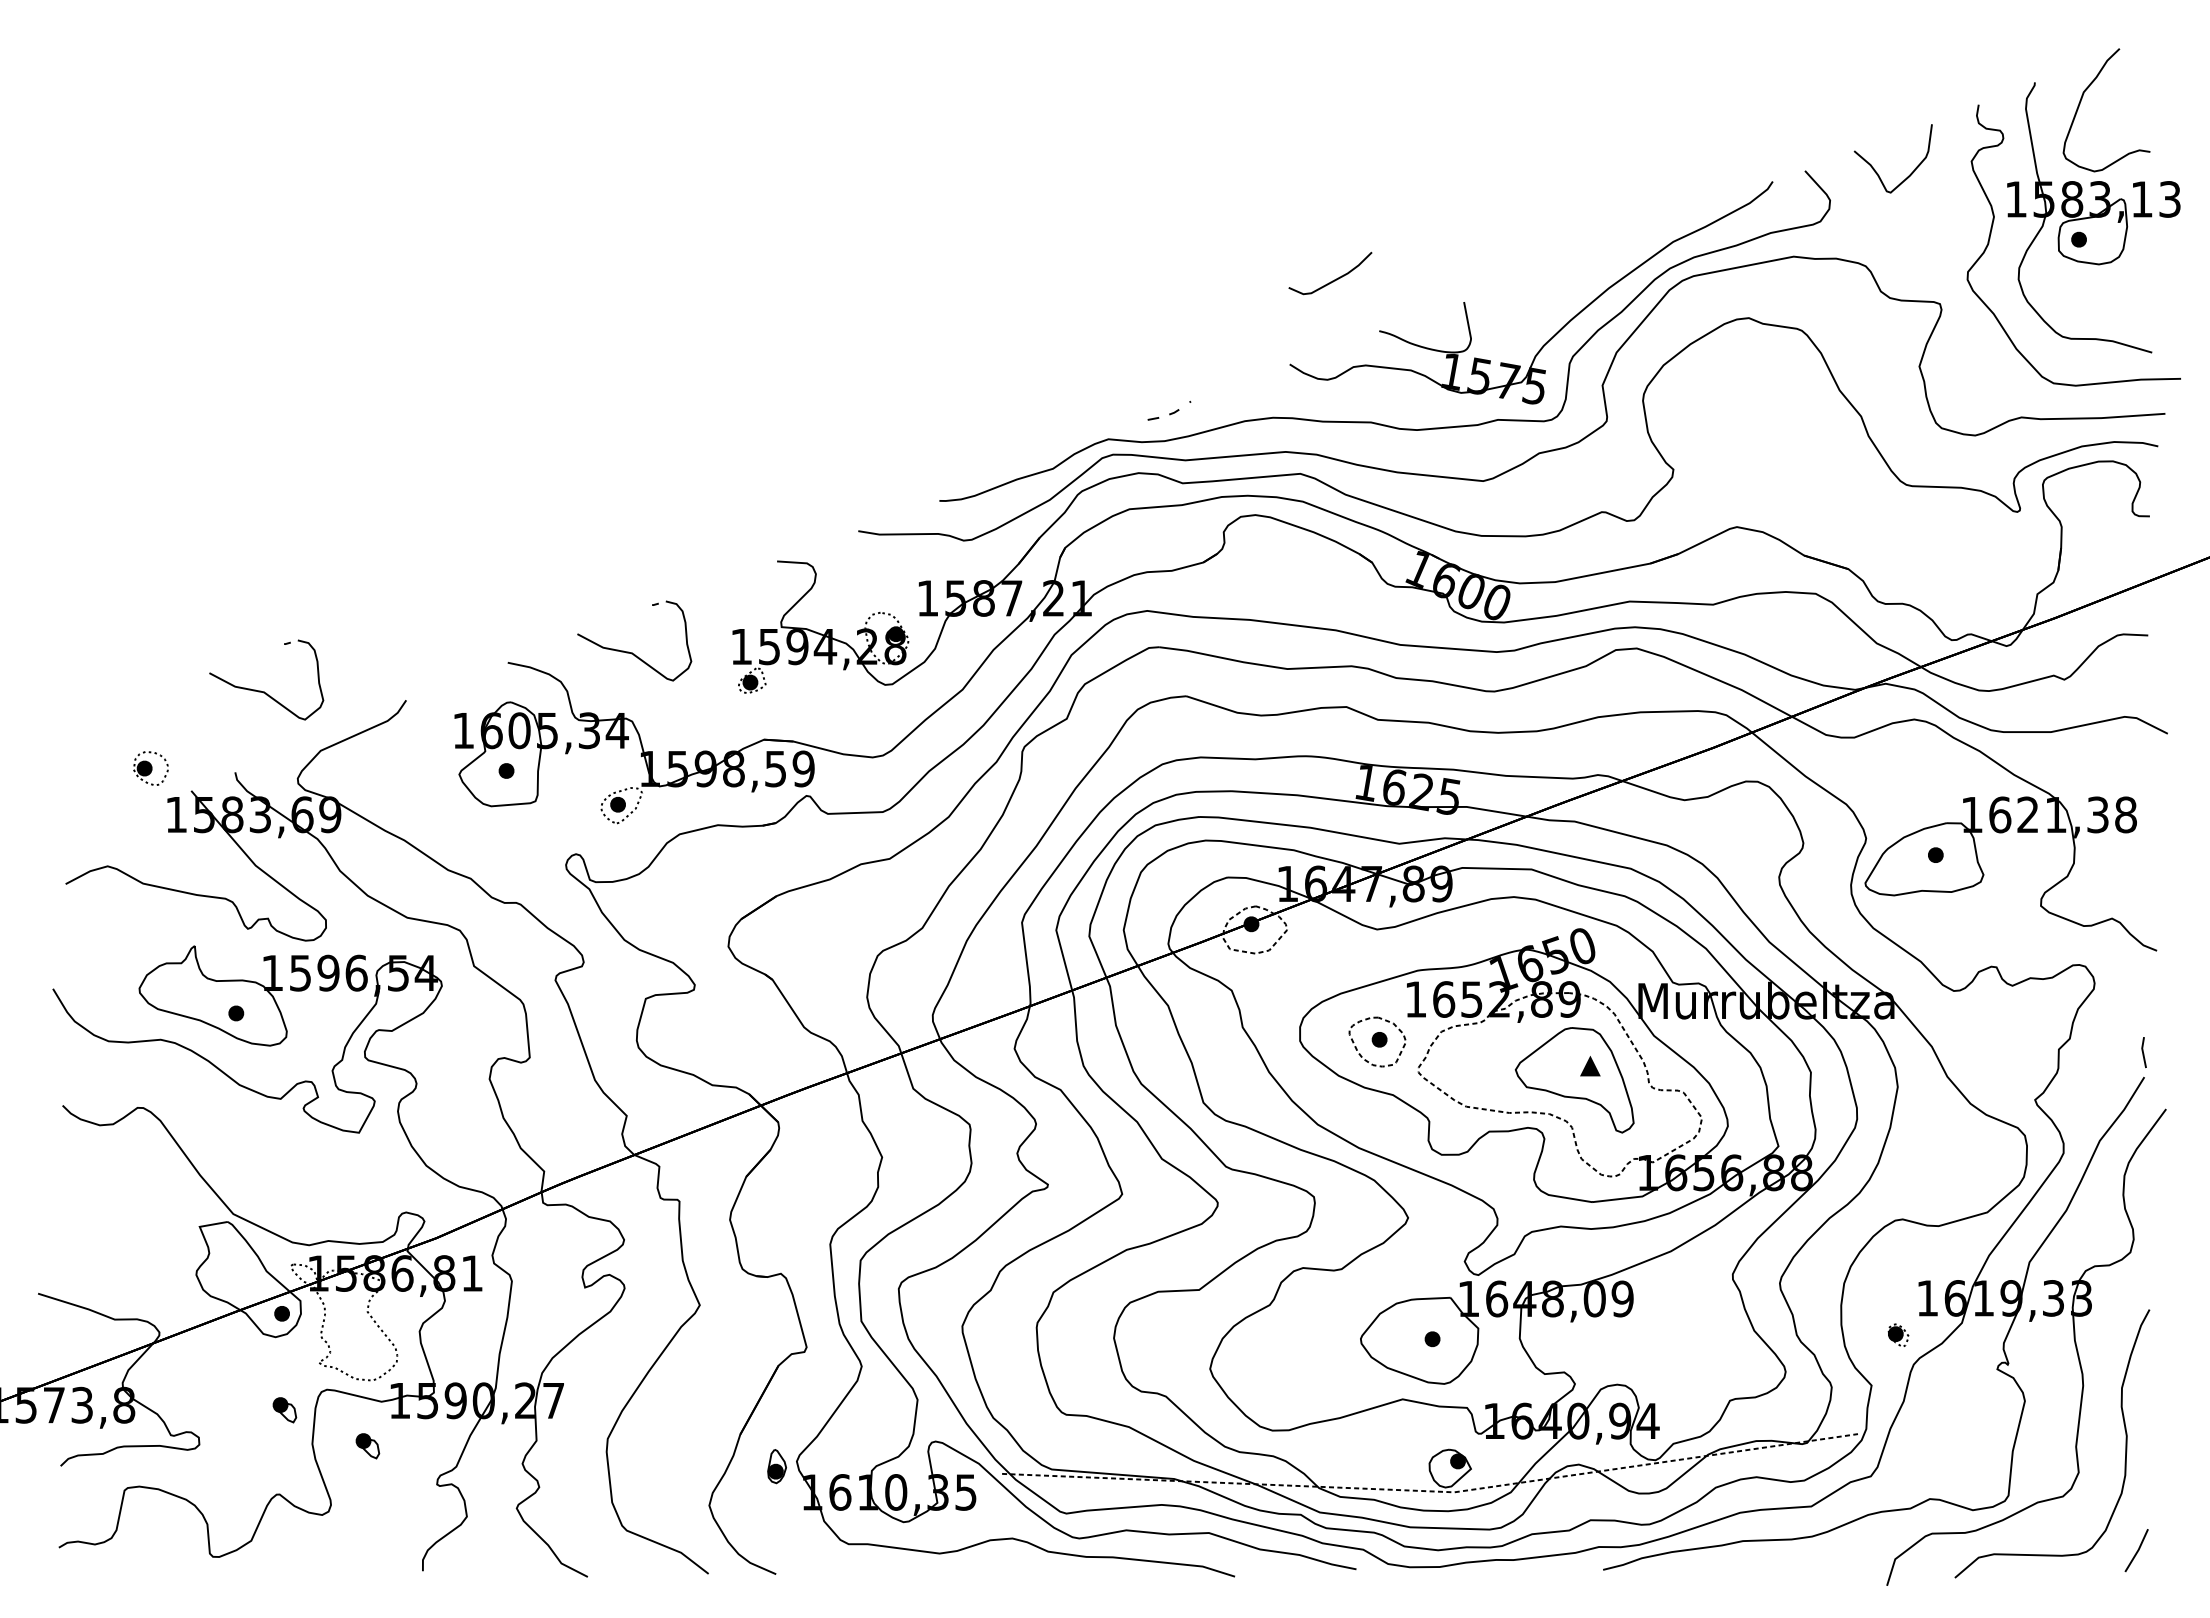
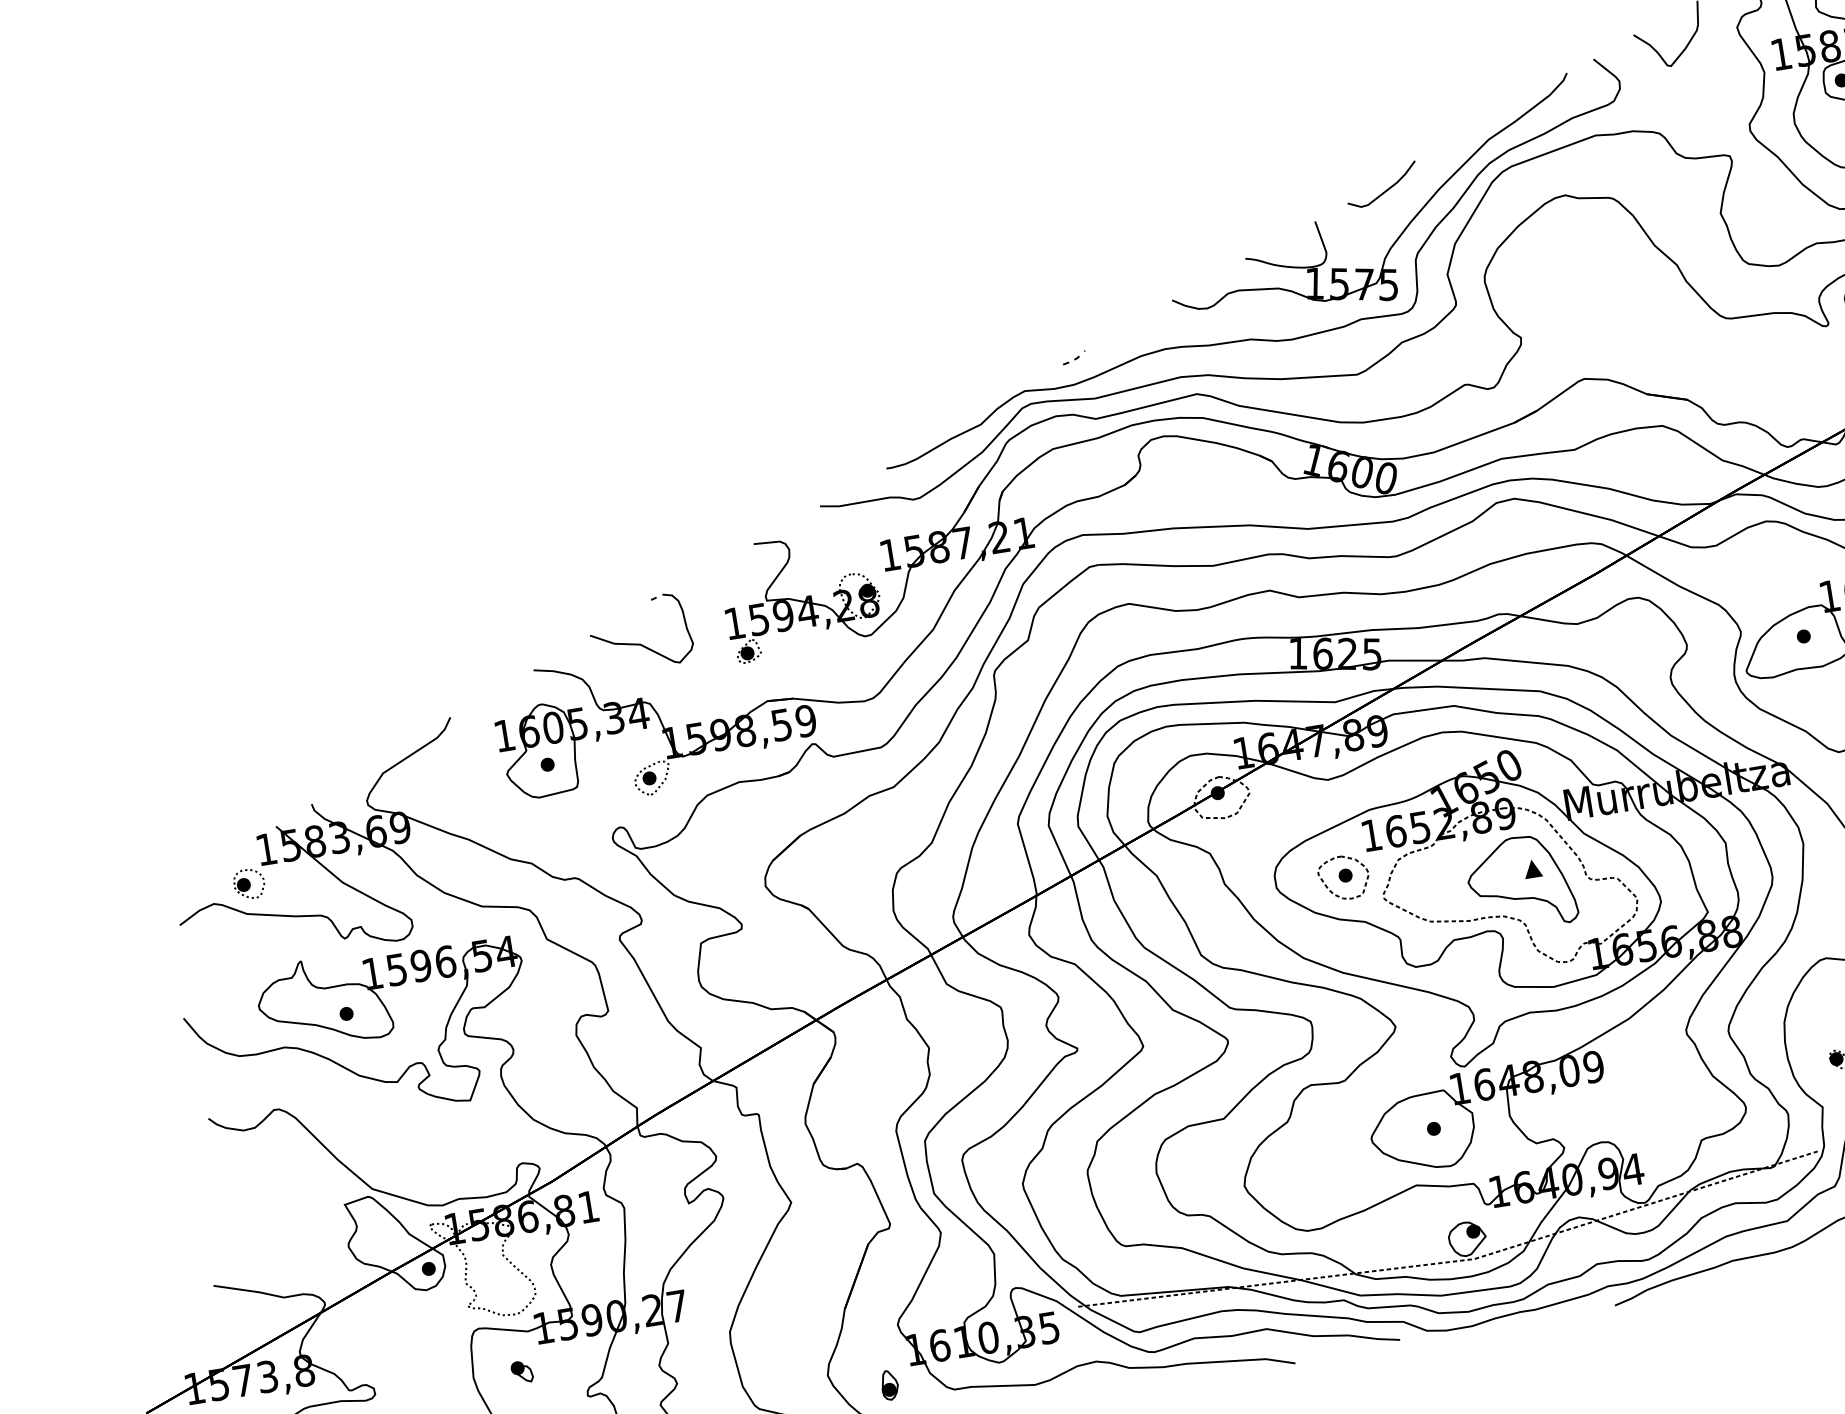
curve: (1334, 279) -> (1386, 189), moved
part: (1169, 410) -> (1073, 357), size x0.62
part: (261, 690) -> (322, 729), removed
part: (150, 768) -> (248, 884), moved
part: (284, 1410) -> (444, 1352), removed
part: (776, 1466) -> (889, 1385), moved

